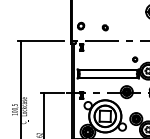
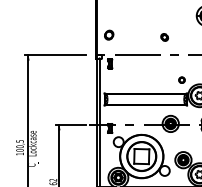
part: (104, 27) -> (163, 36), moved

